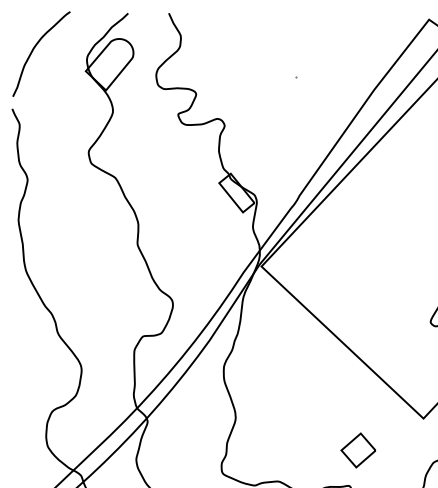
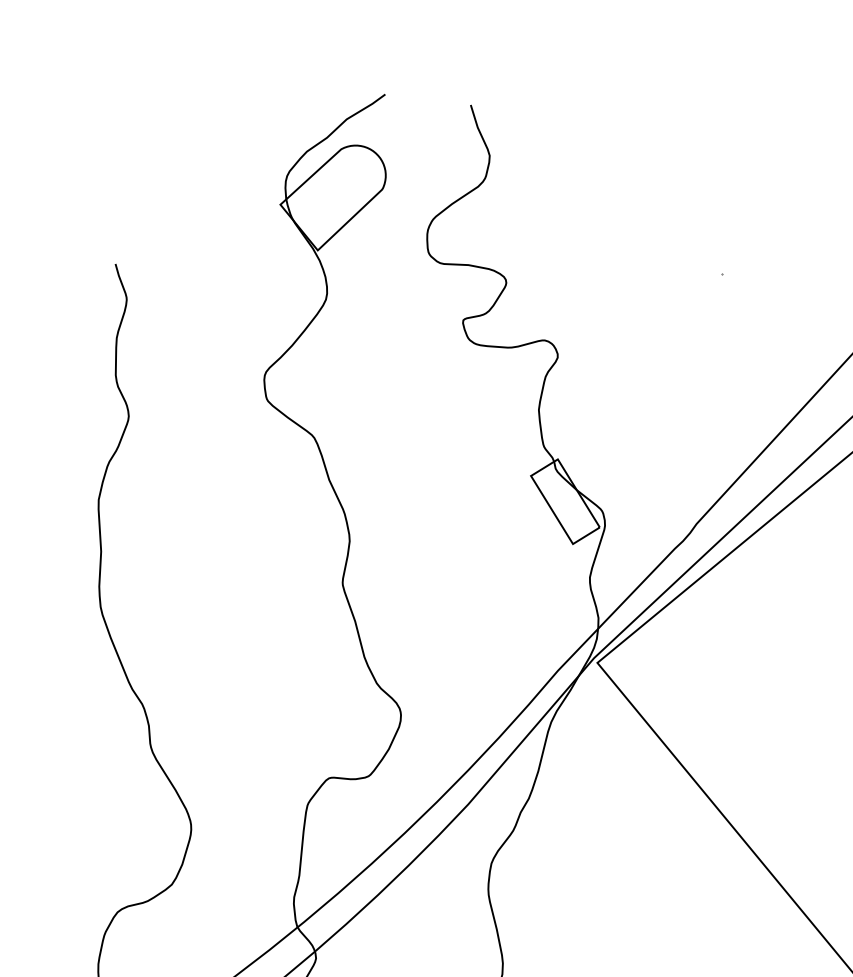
curve: (34, 49) -> (178, 145), removed

